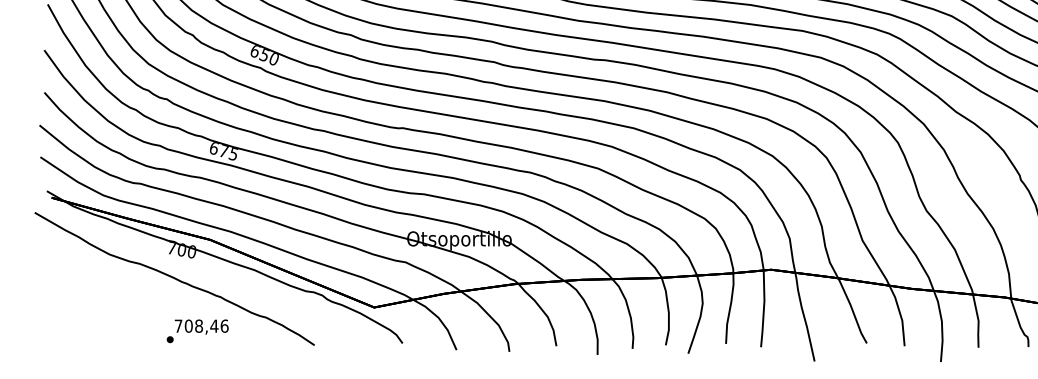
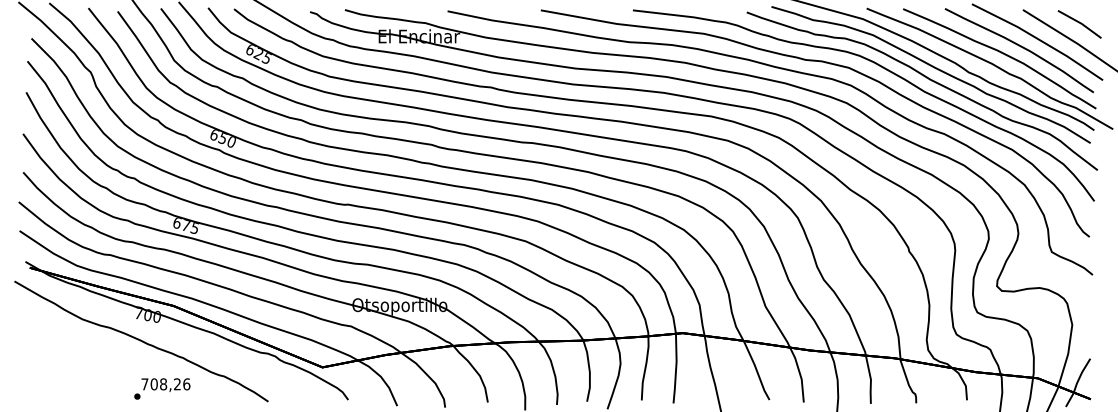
text: (214, 326) -> (177, 384), 708,46 -> 708,26

